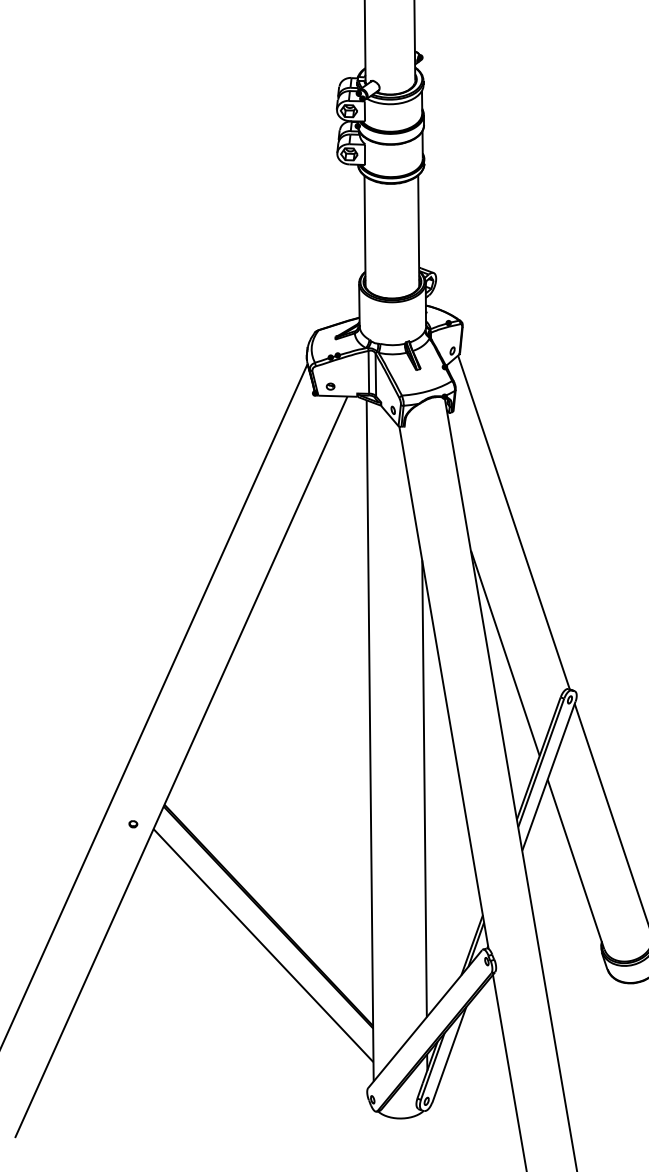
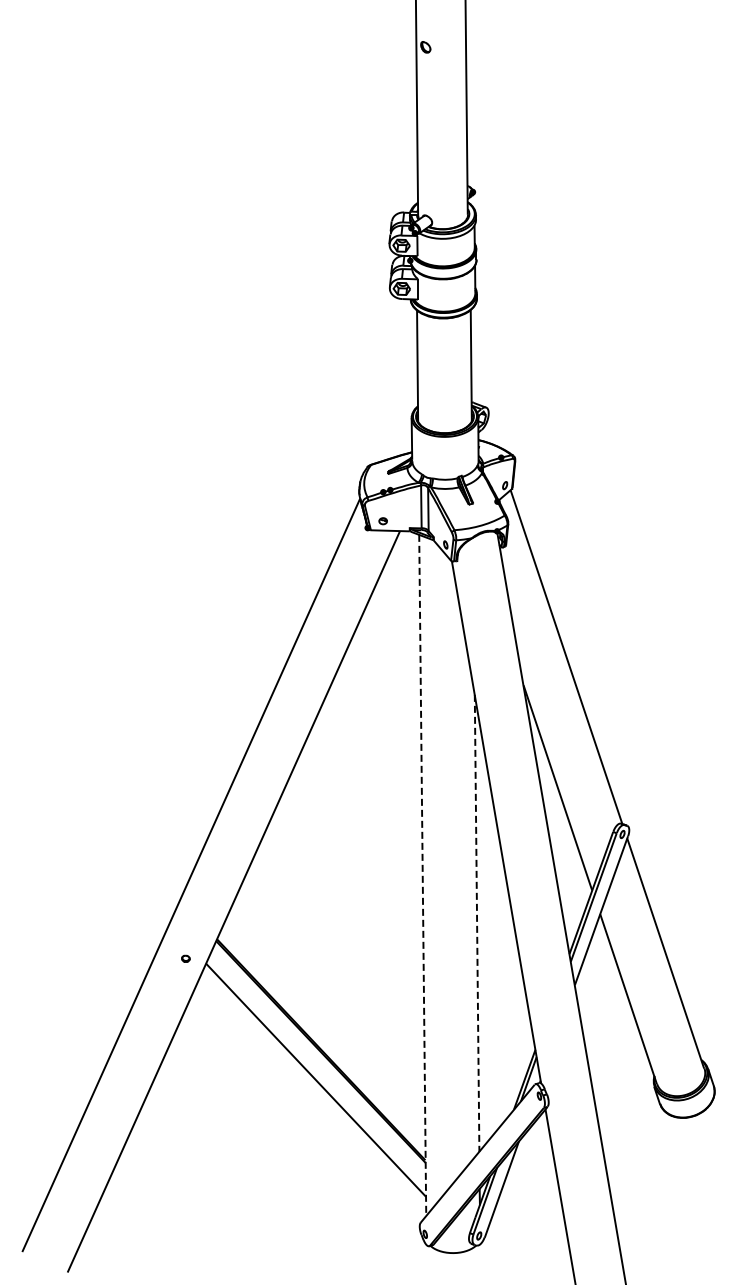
line: (369, 740) -> (422, 875), solid -> dashed
line: (424, 788) -> (477, 923), solid -> dashed

